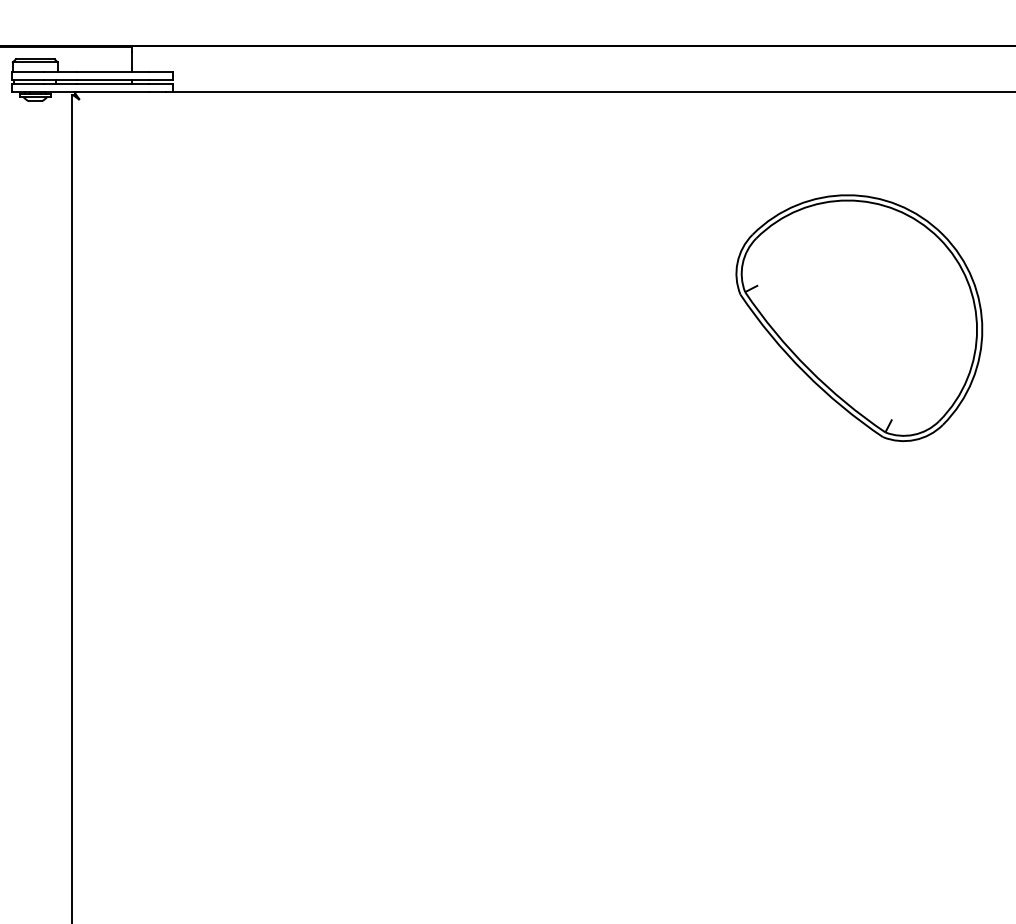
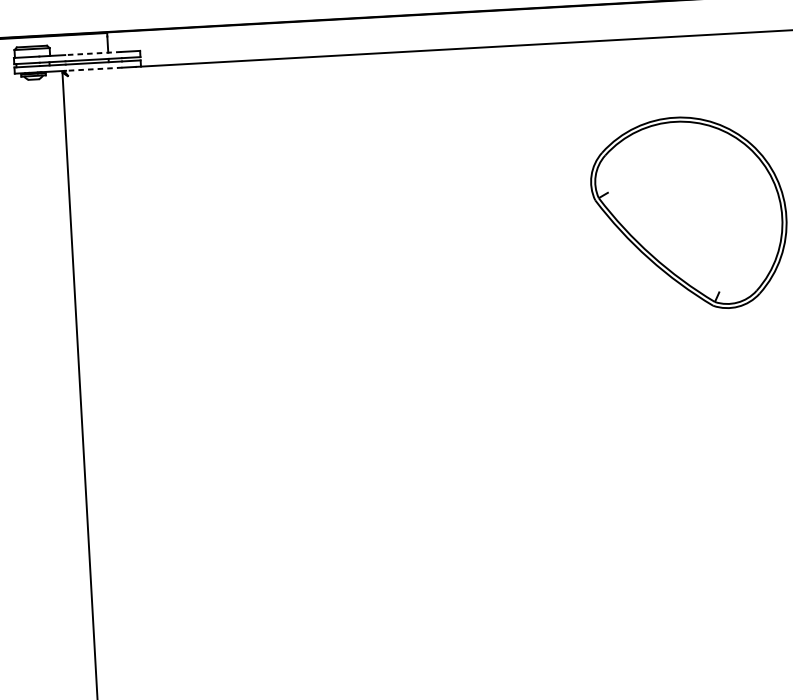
line: (112, 72) -> (93, 53), solid -> dashed
line: (112, 92) -> (93, 69), solid -> dashed

